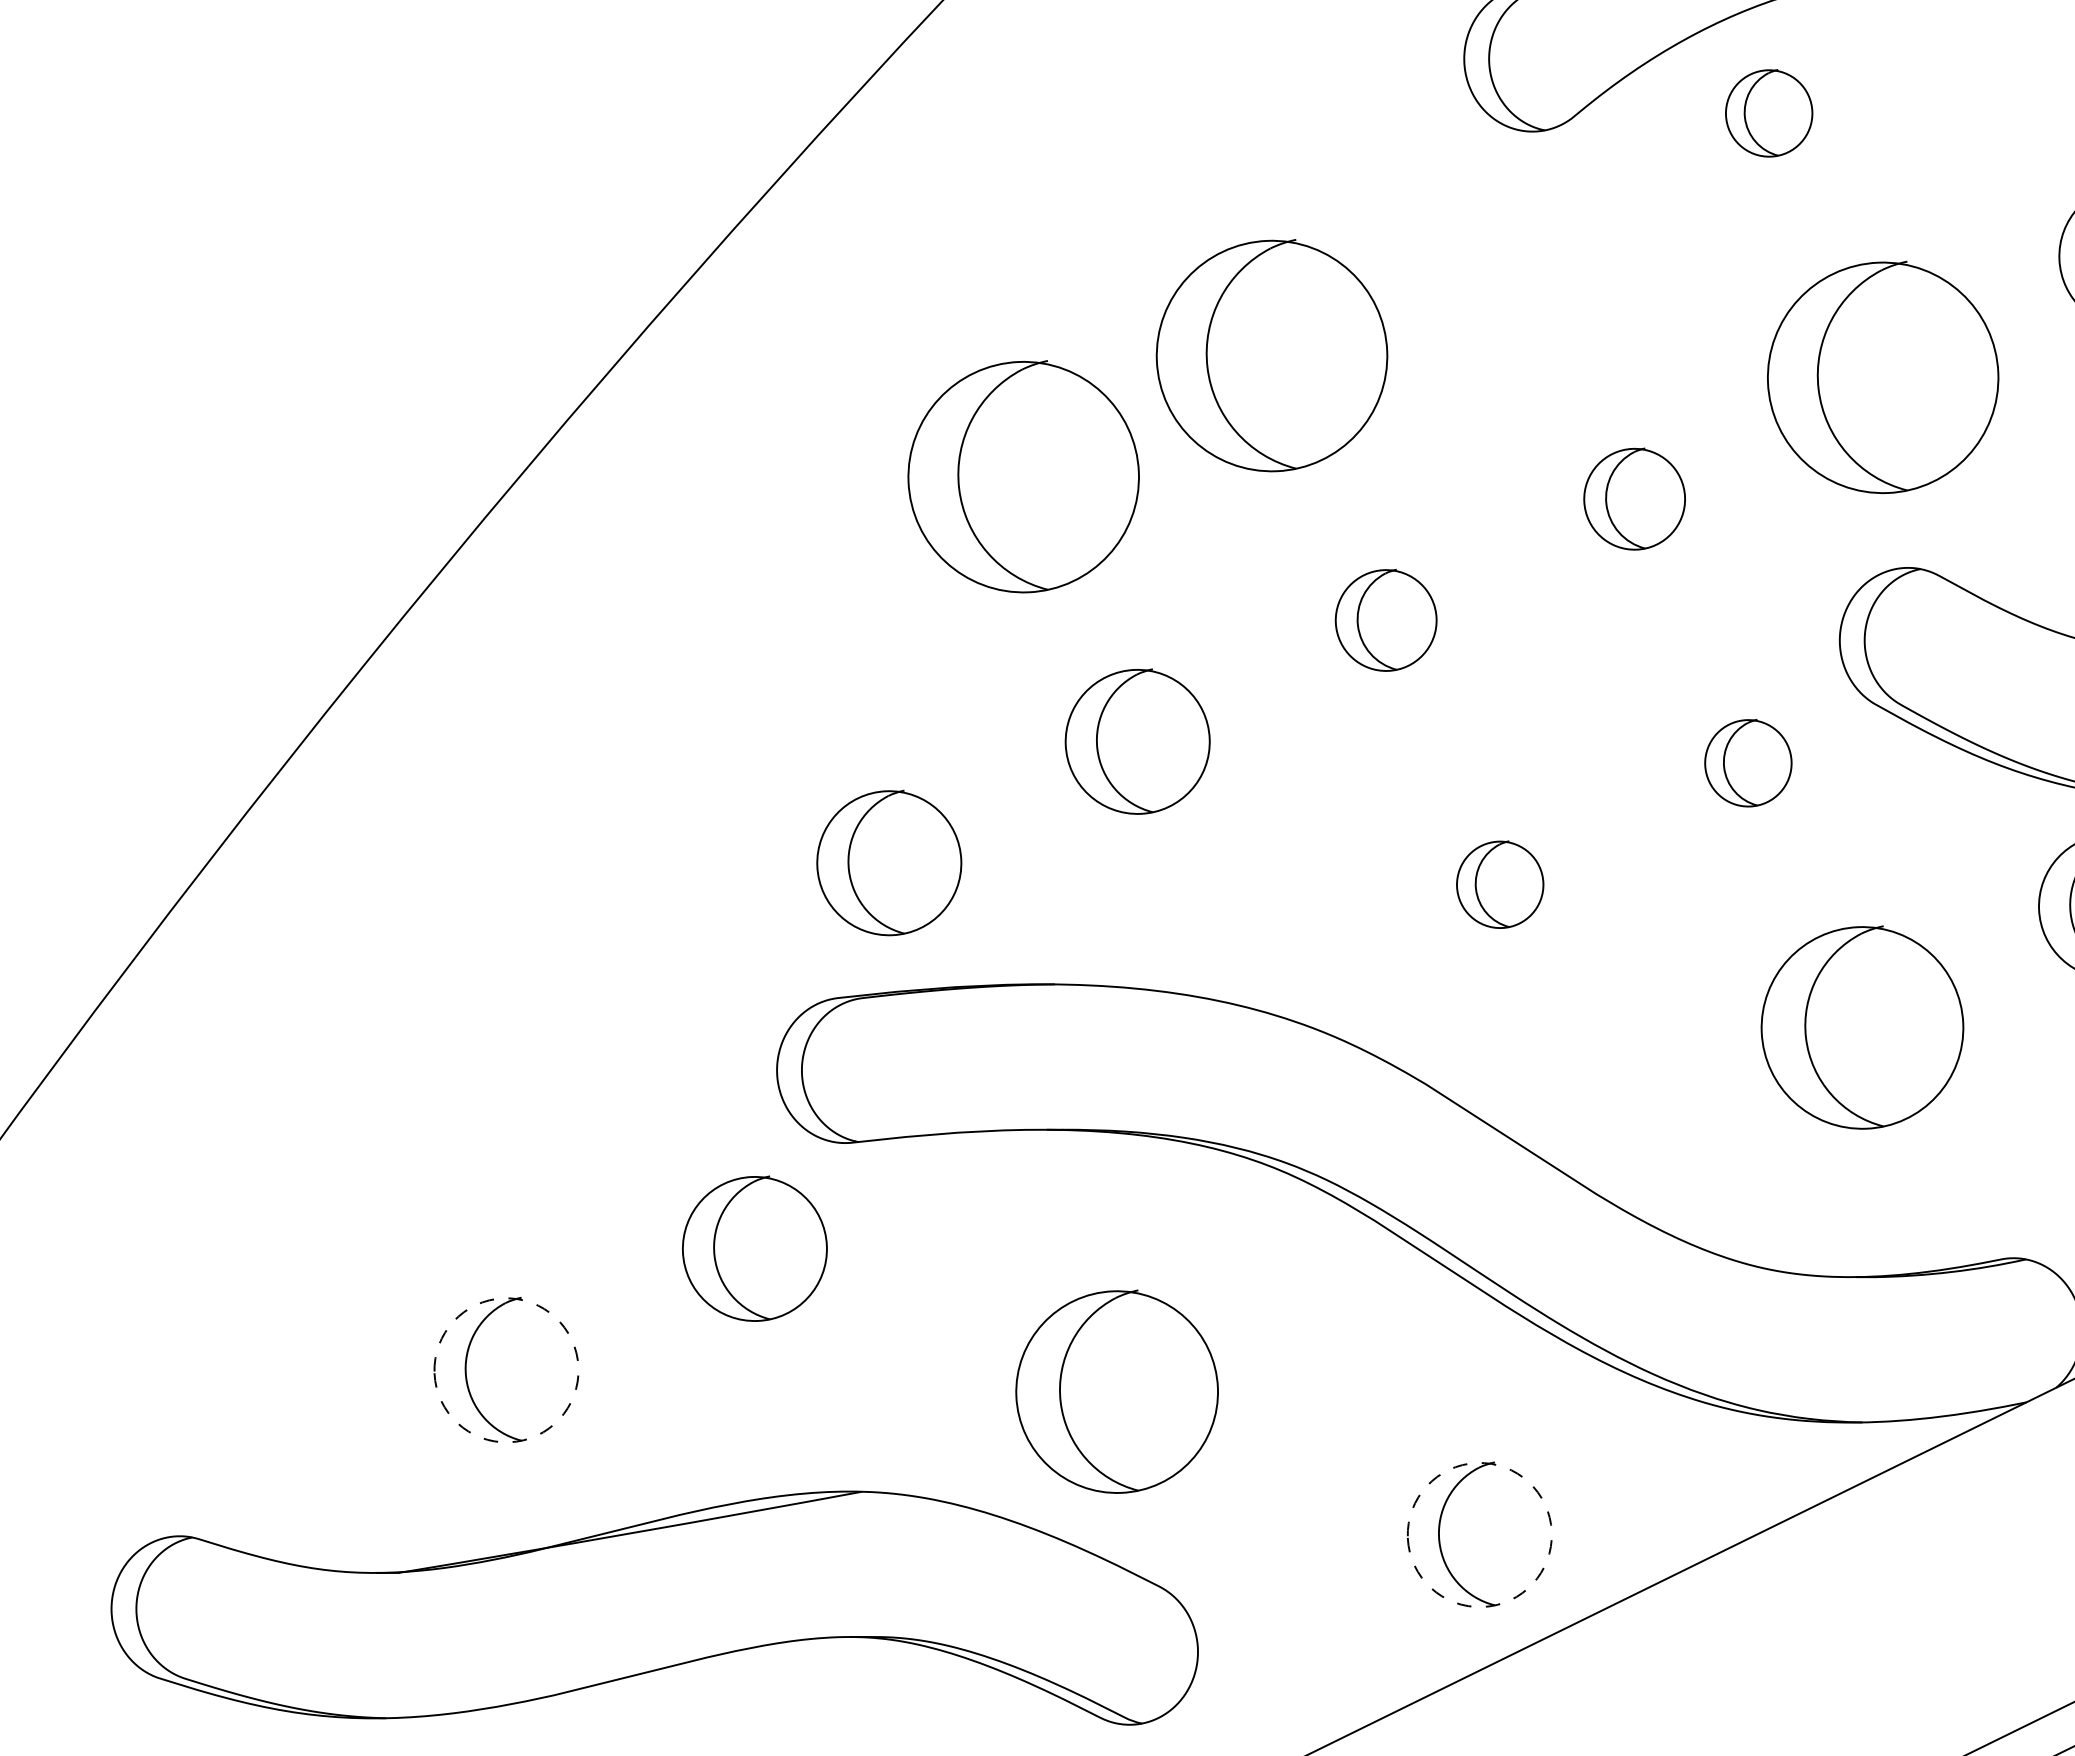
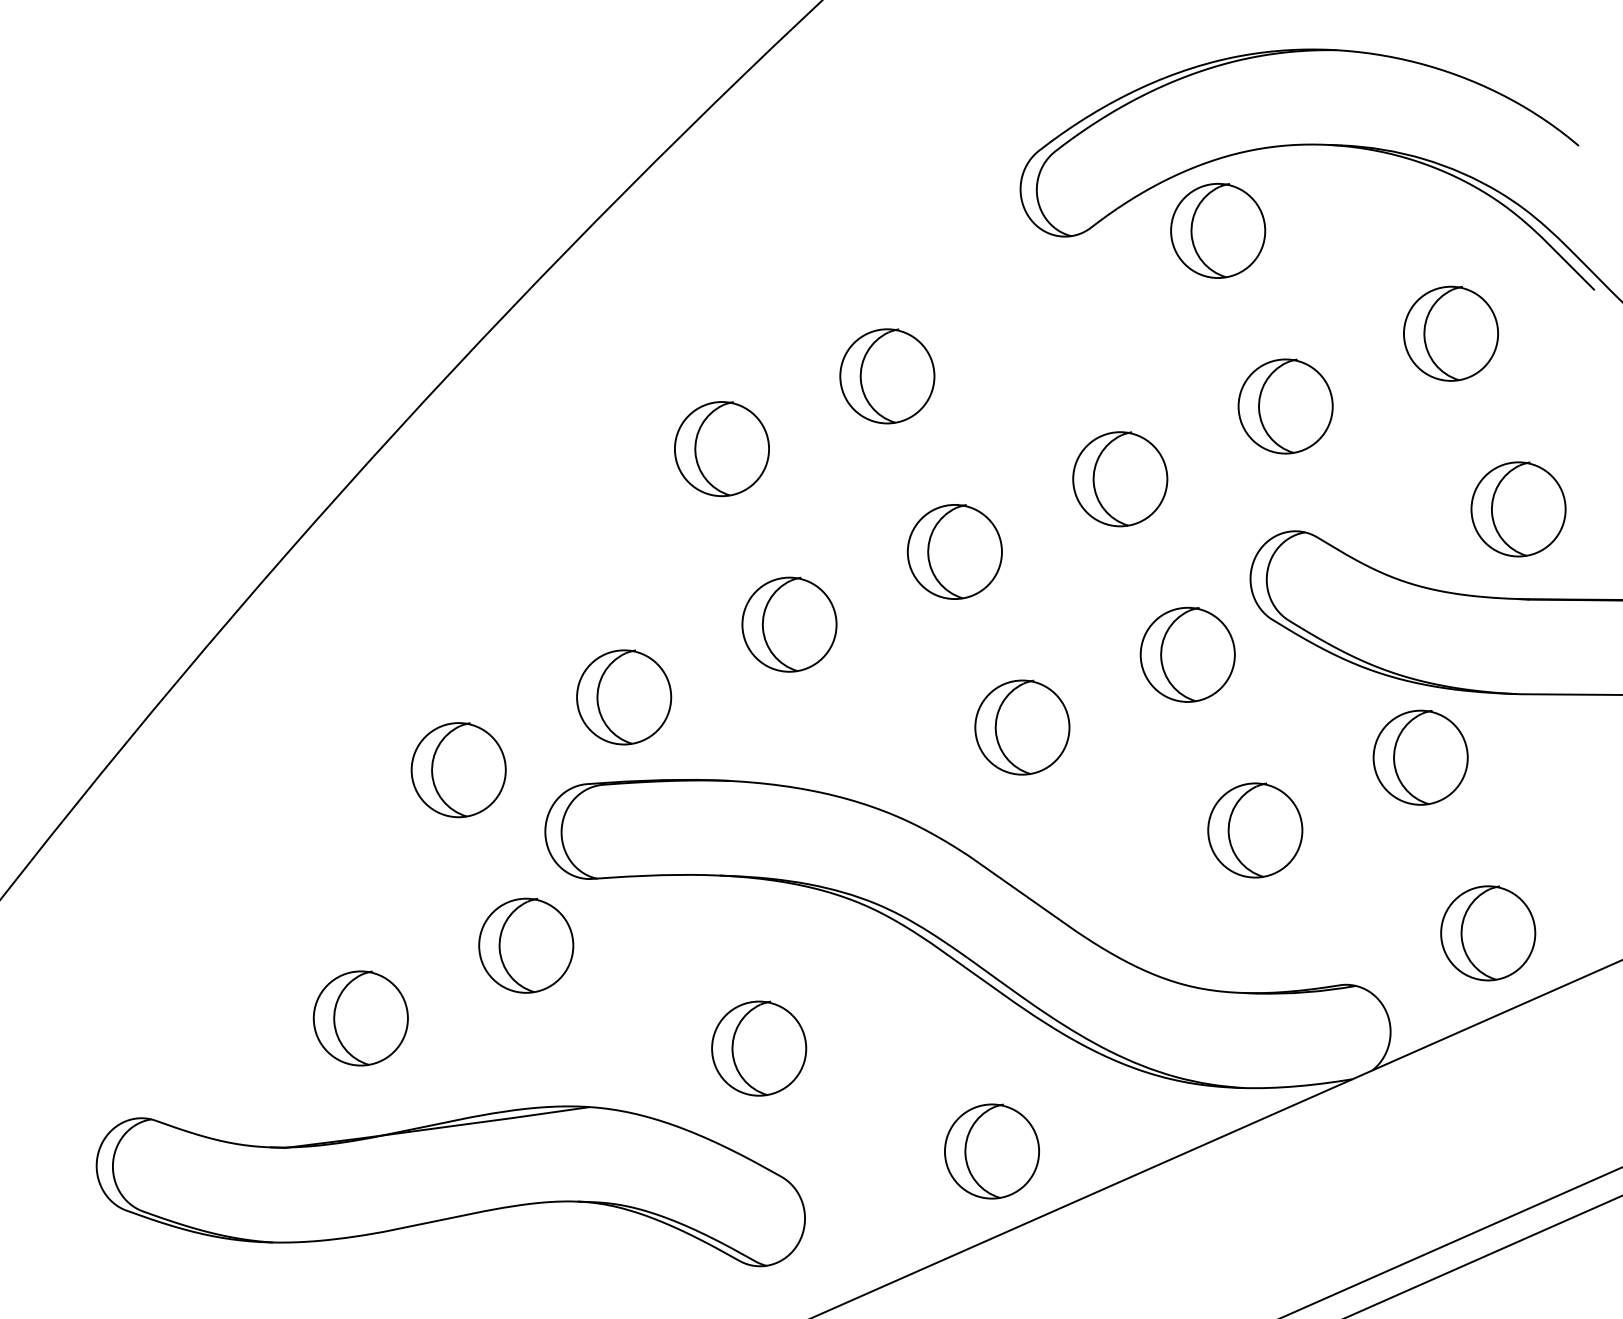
part: (1769, 112) -> (1218, 230), size x1.67
part: (1272, 356) -> (887, 376), size x0.62
part: (1882, 377) -> (1285, 406), size x0.62
part: (1022, 478) -> (721, 449), size x0.62
part: (1634, 499) -> (1120, 479), size x1.43
part: (1385, 619) -> (954, 551), size x1.43
part: (1748, 762) -> (1187, 654), size x1.67
part: (1500, 884) -> (1022, 727), size x1.67
part: (640, 985) -> (458, 770), added
part: (1862, 1027) -> (1255, 830), size x0.71
circle: (505, 1370) -> (360, 1018), dashed -> solid
part: (1117, 1391) -> (759, 1048), size x0.71
circle: (1478, 1534) -> (991, 1151), dashed -> solid

